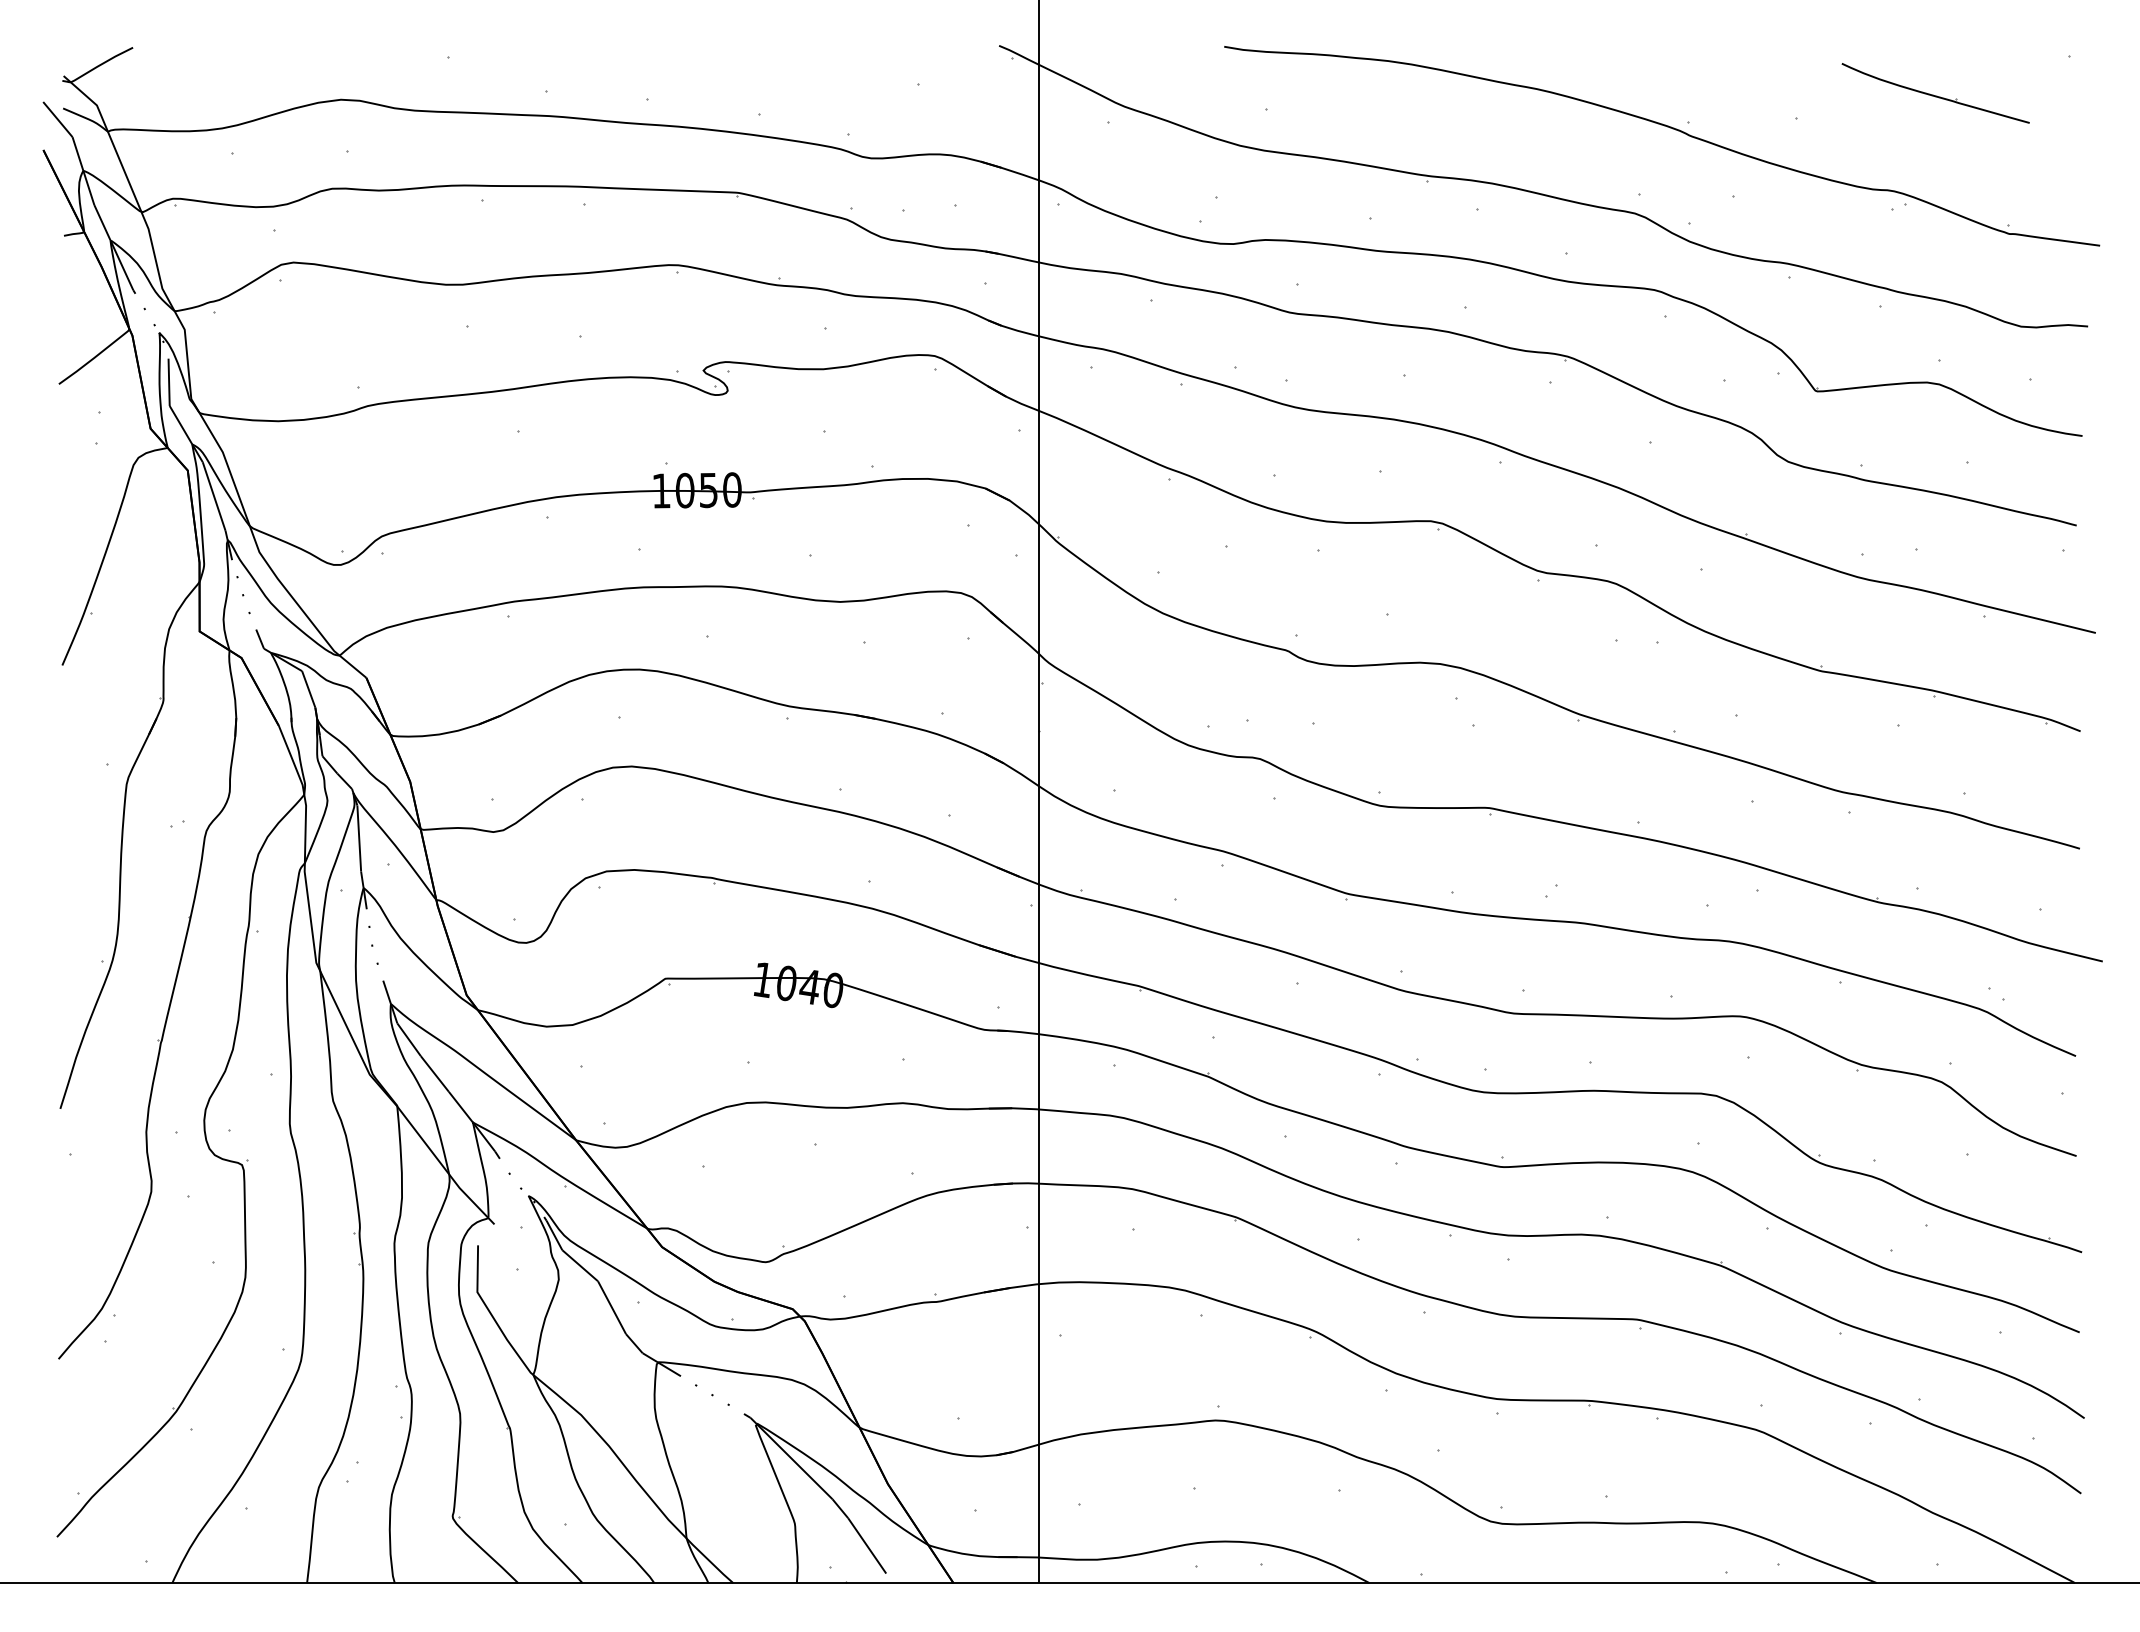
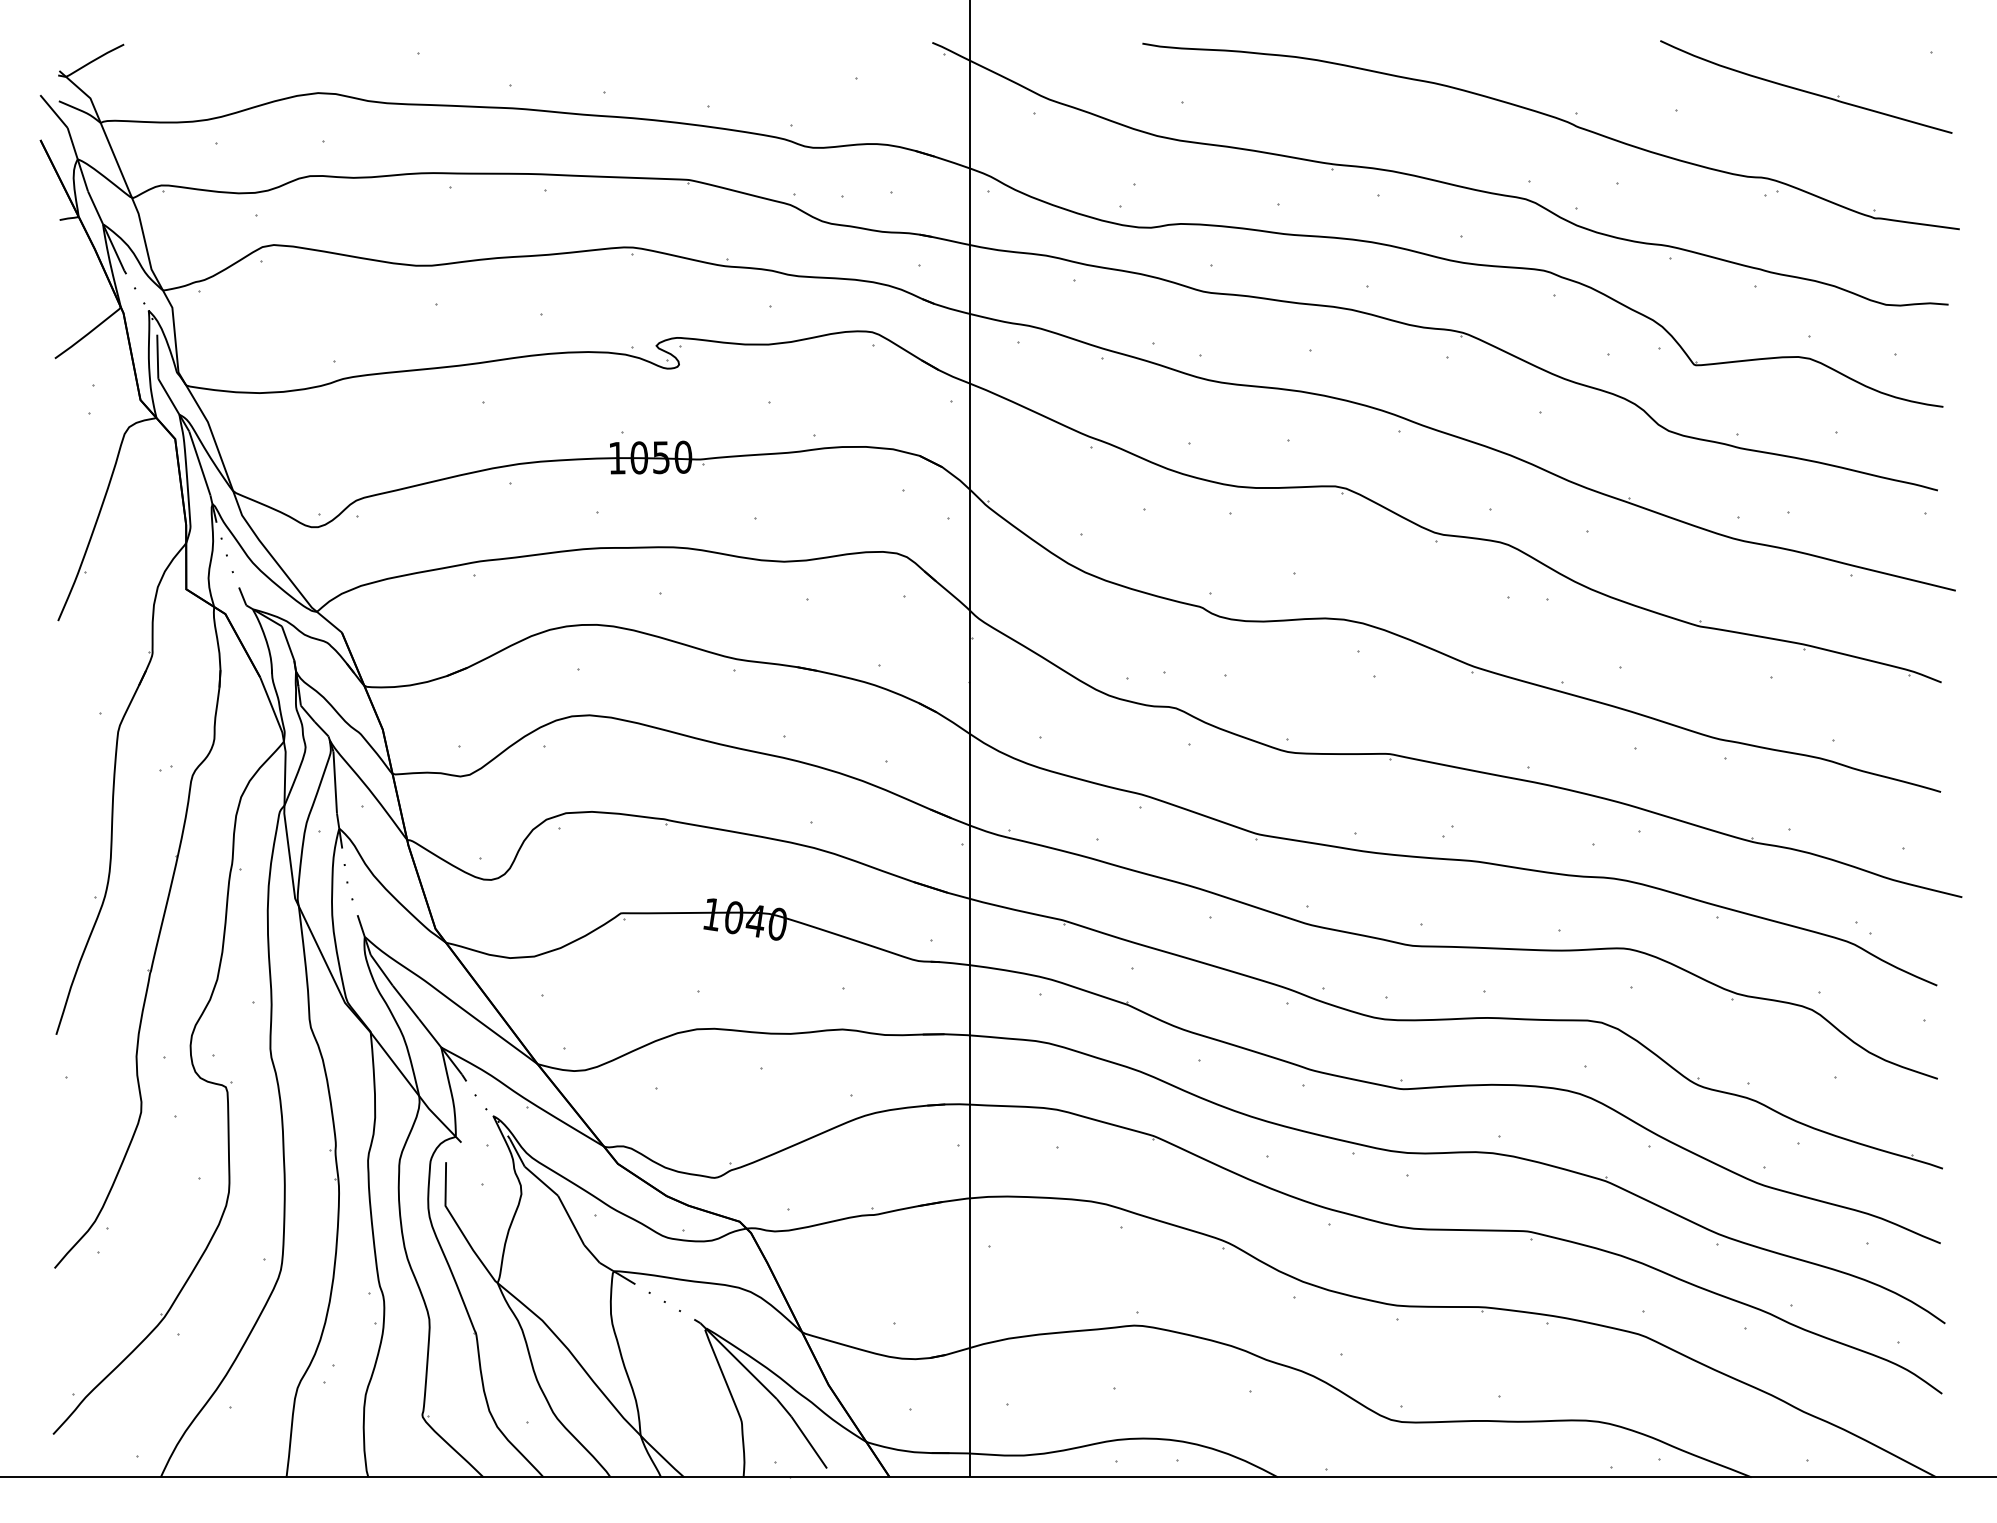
part: (1935, 93) -> (1806, 87), size x1.67

